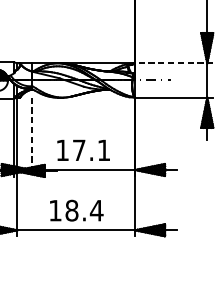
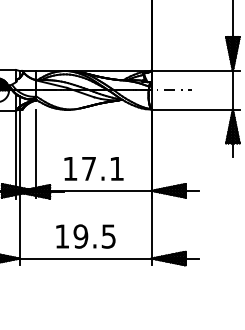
line: (173, 63) -> (195, 71), dashed -> solid
line: (31, 137) -> (35, 154), dashed -> solid
text: (84, 210) -> (94, 236), 18.4 -> 19.5

